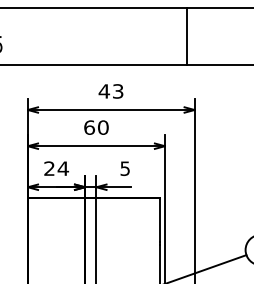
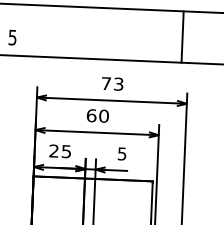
text: (104, 91) -> (106, 83), 43 -> 73
text: (63, 168) -> (66, 151), 24 -> 25

